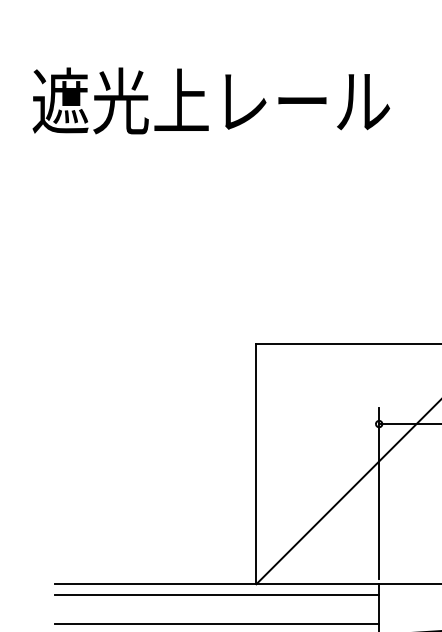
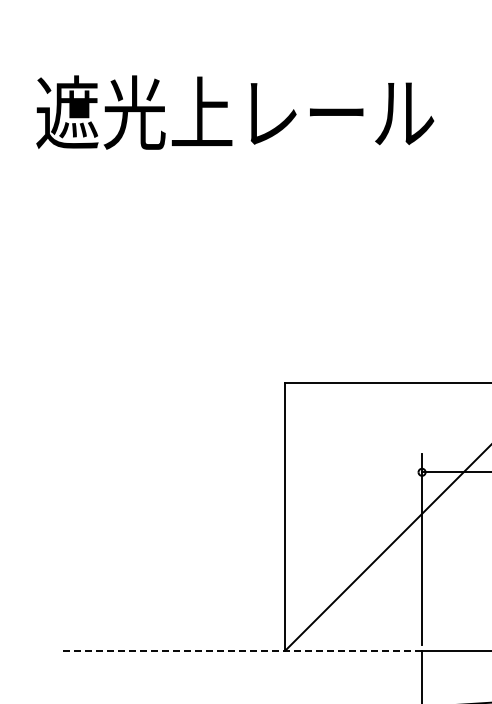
line: (216, 584) -> (241, 650), solid -> dashed
line: (216, 594) -> (241, 662), removed
line: (216, 624) -> (241, 695), removed

